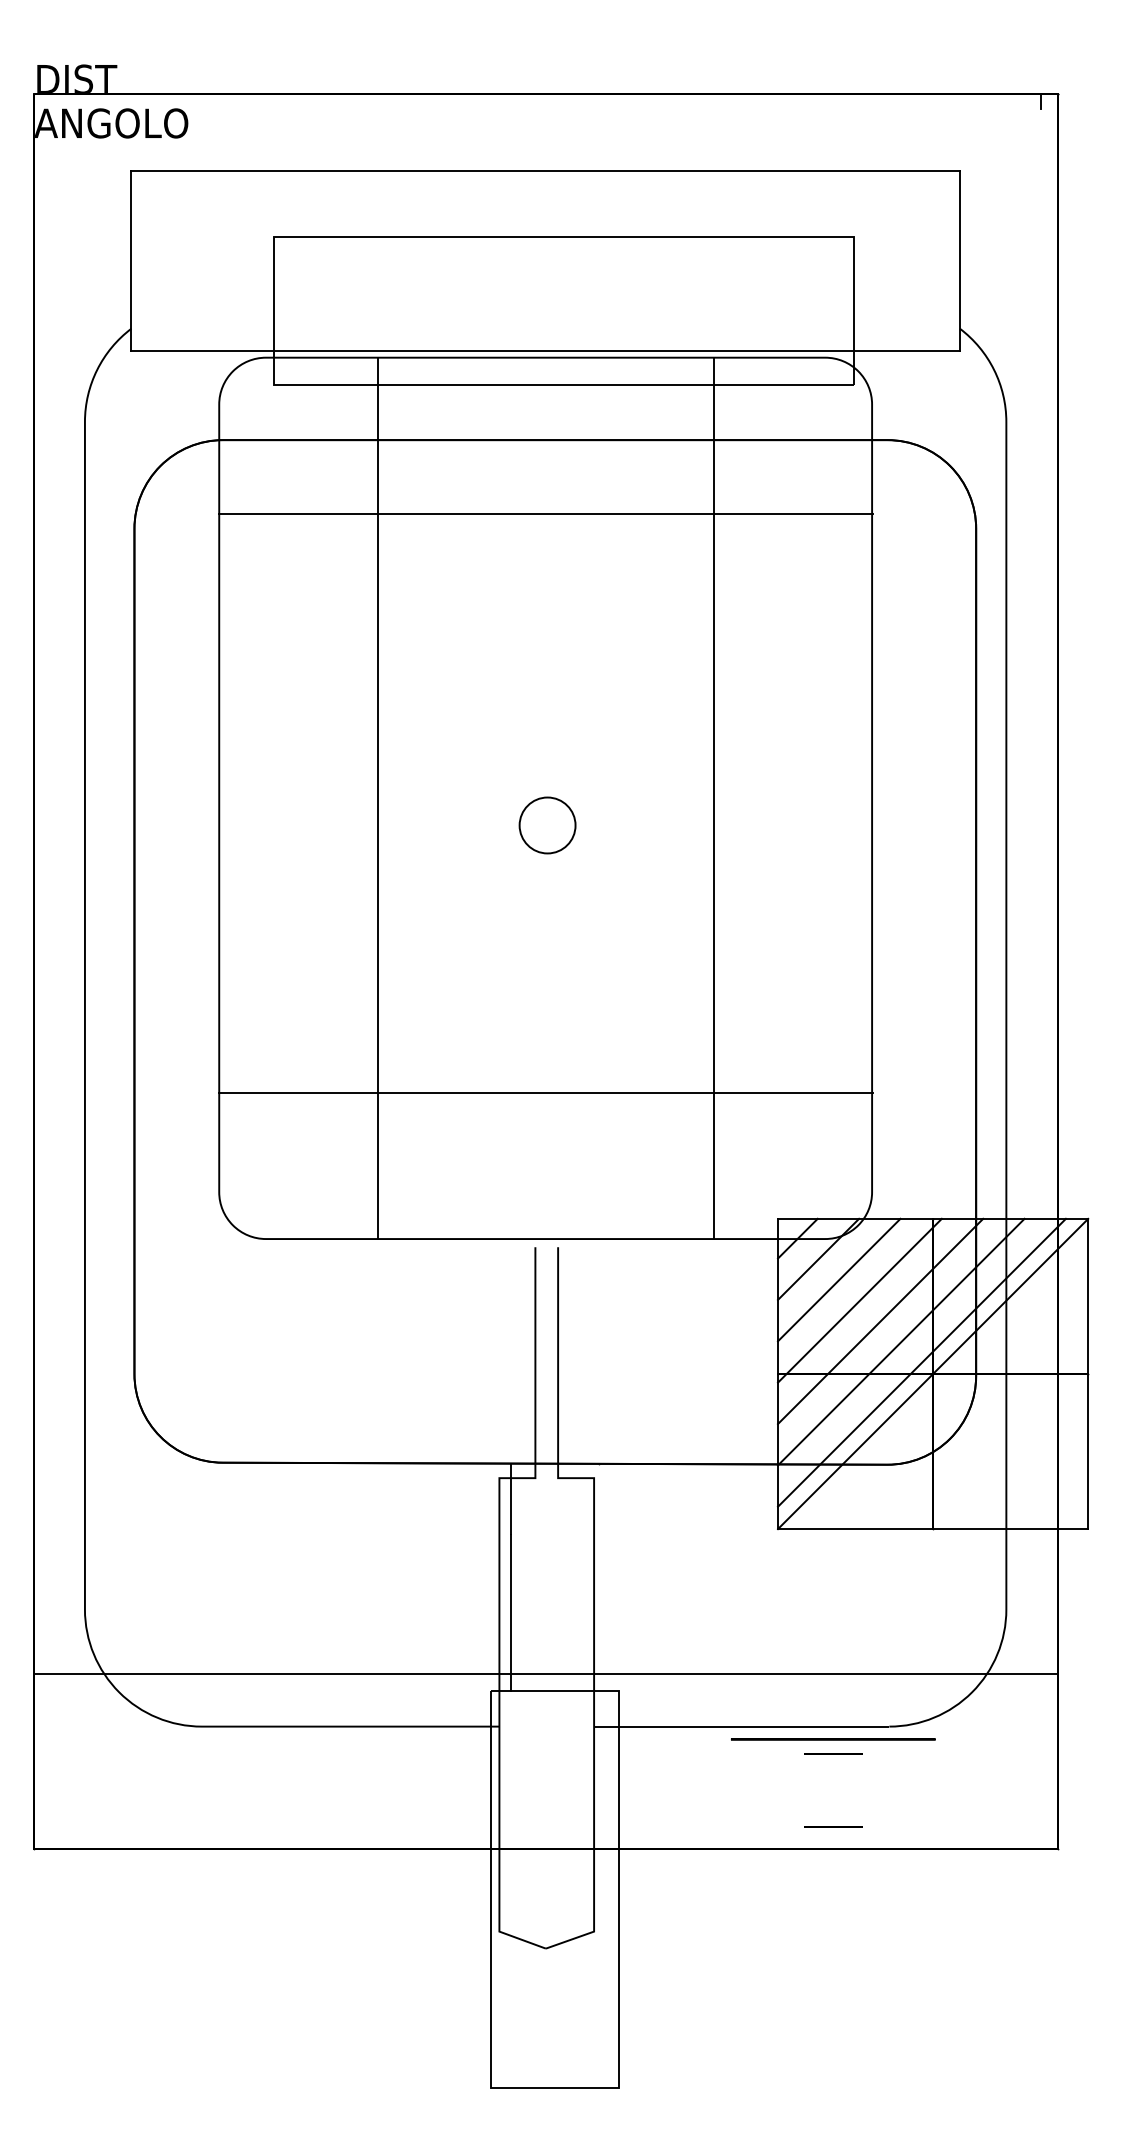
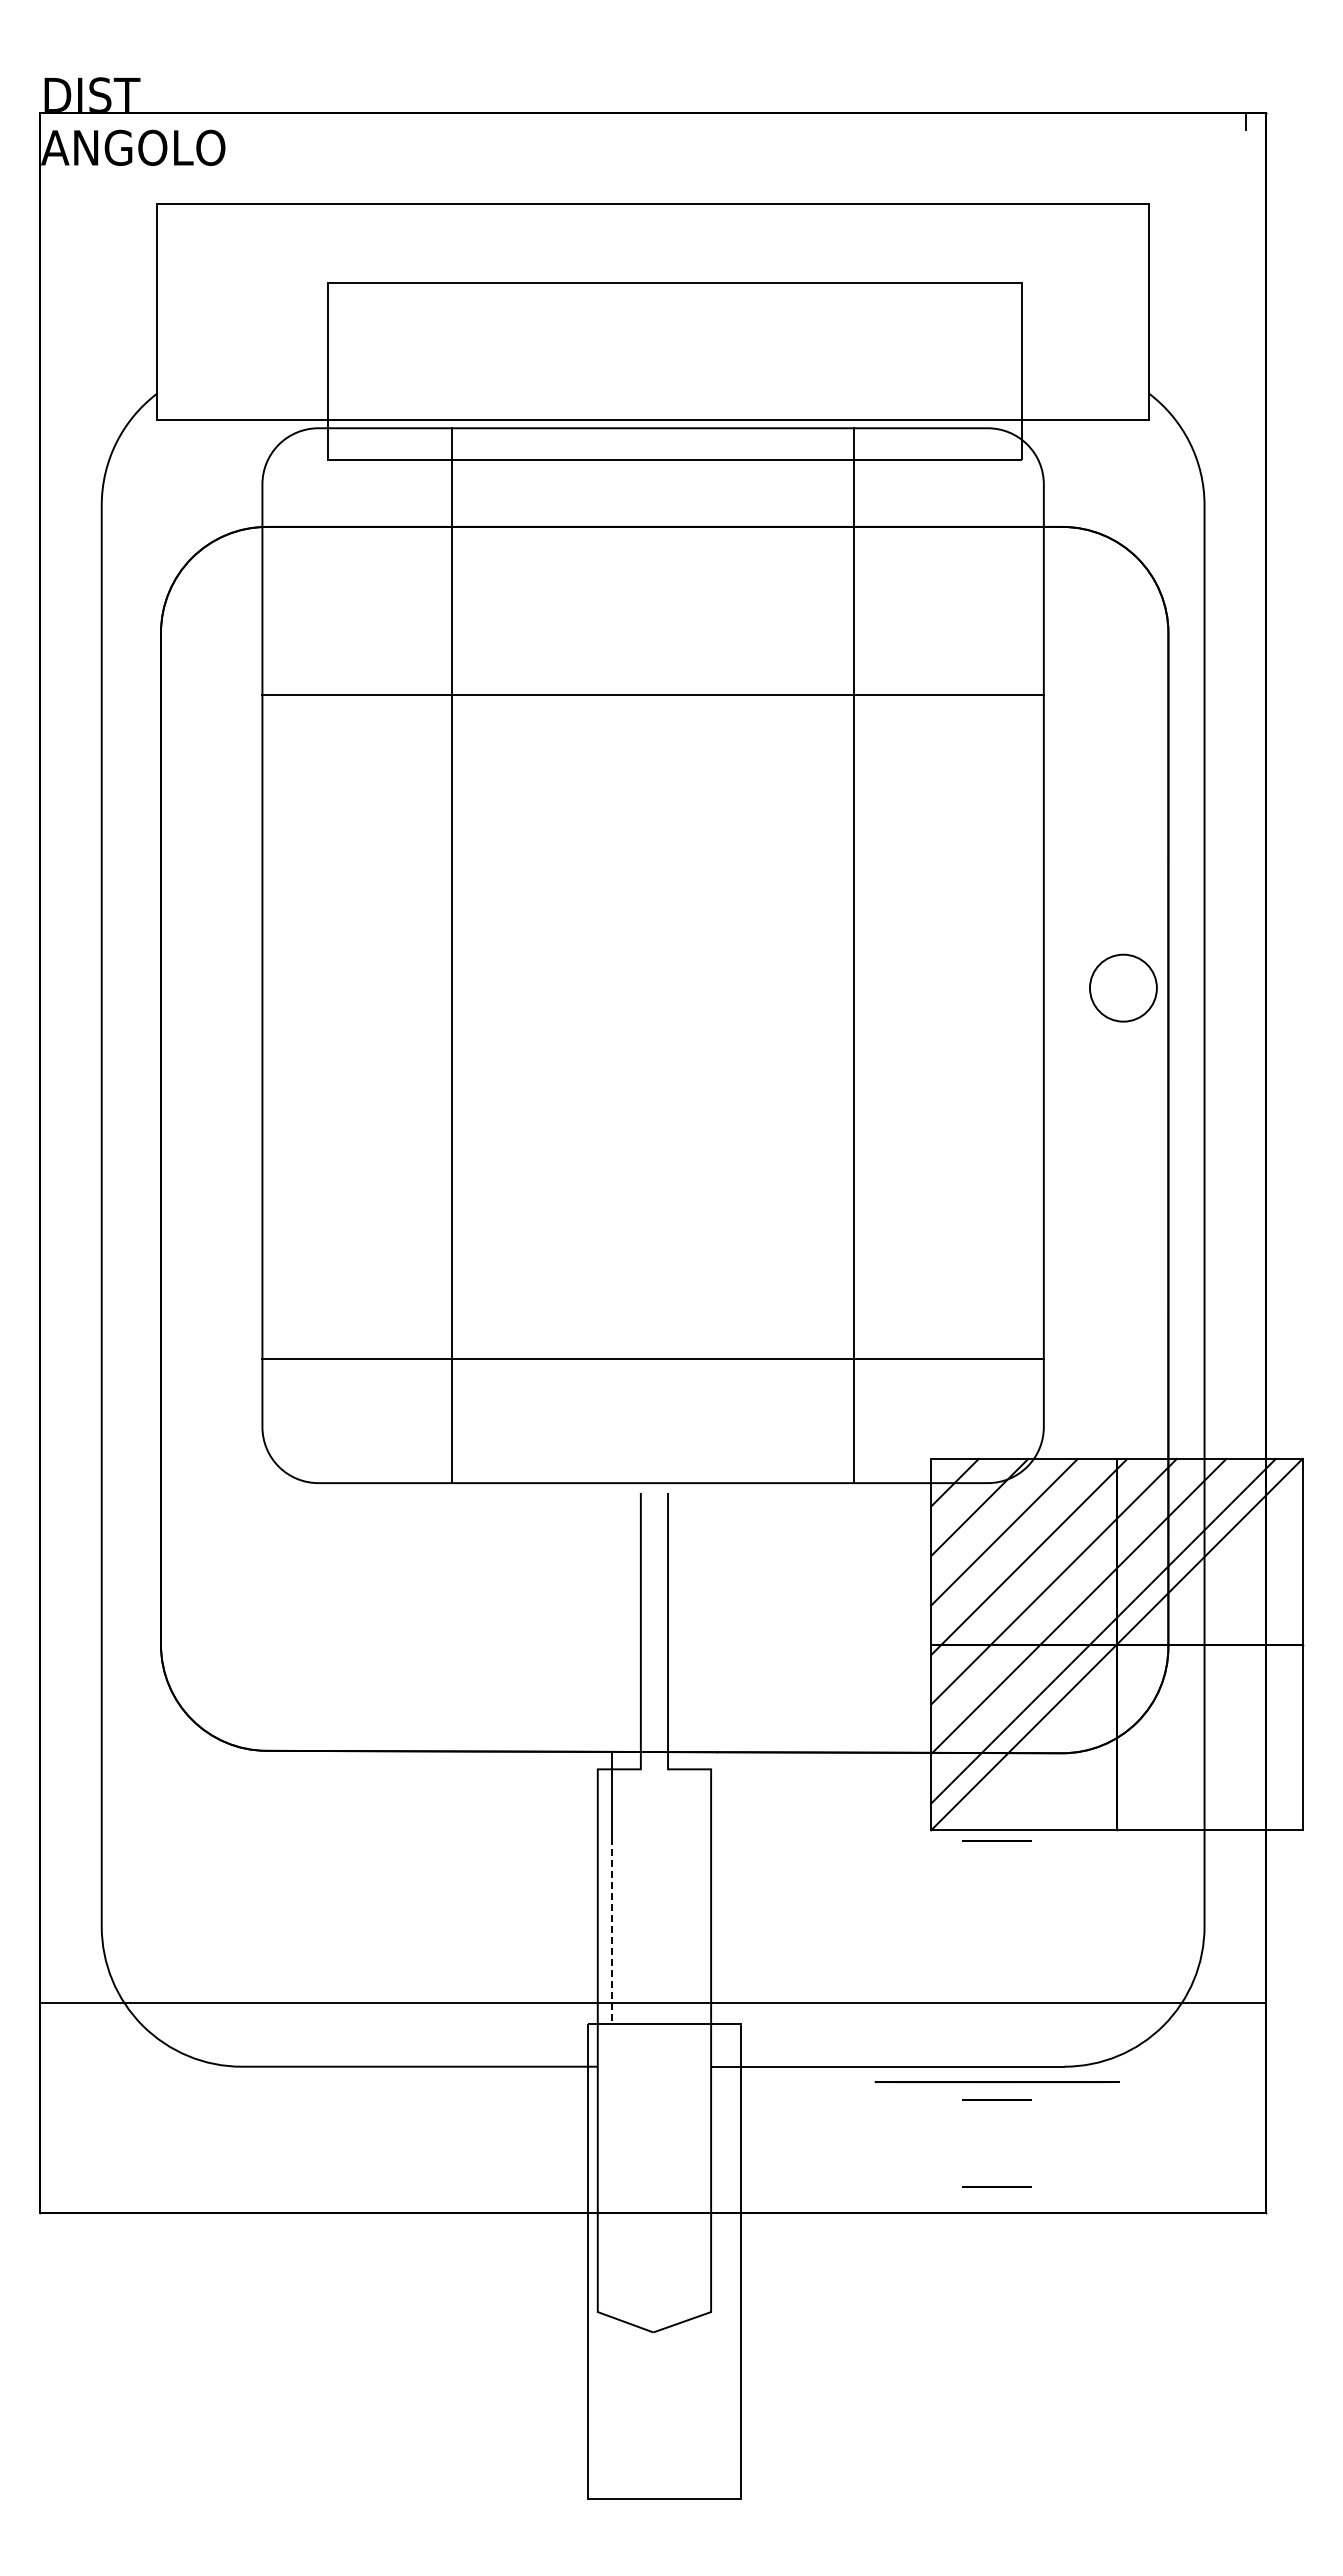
line: (545, 514) -> (653, 694), moved
circle: (547, 824) -> (1123, 987), moved
line: (545, 1093) -> (653, 1359), moved
line: (832, 1537) -> (996, 1840), added
line: (510, 1613) -> (611, 1931), solid -> dashed

